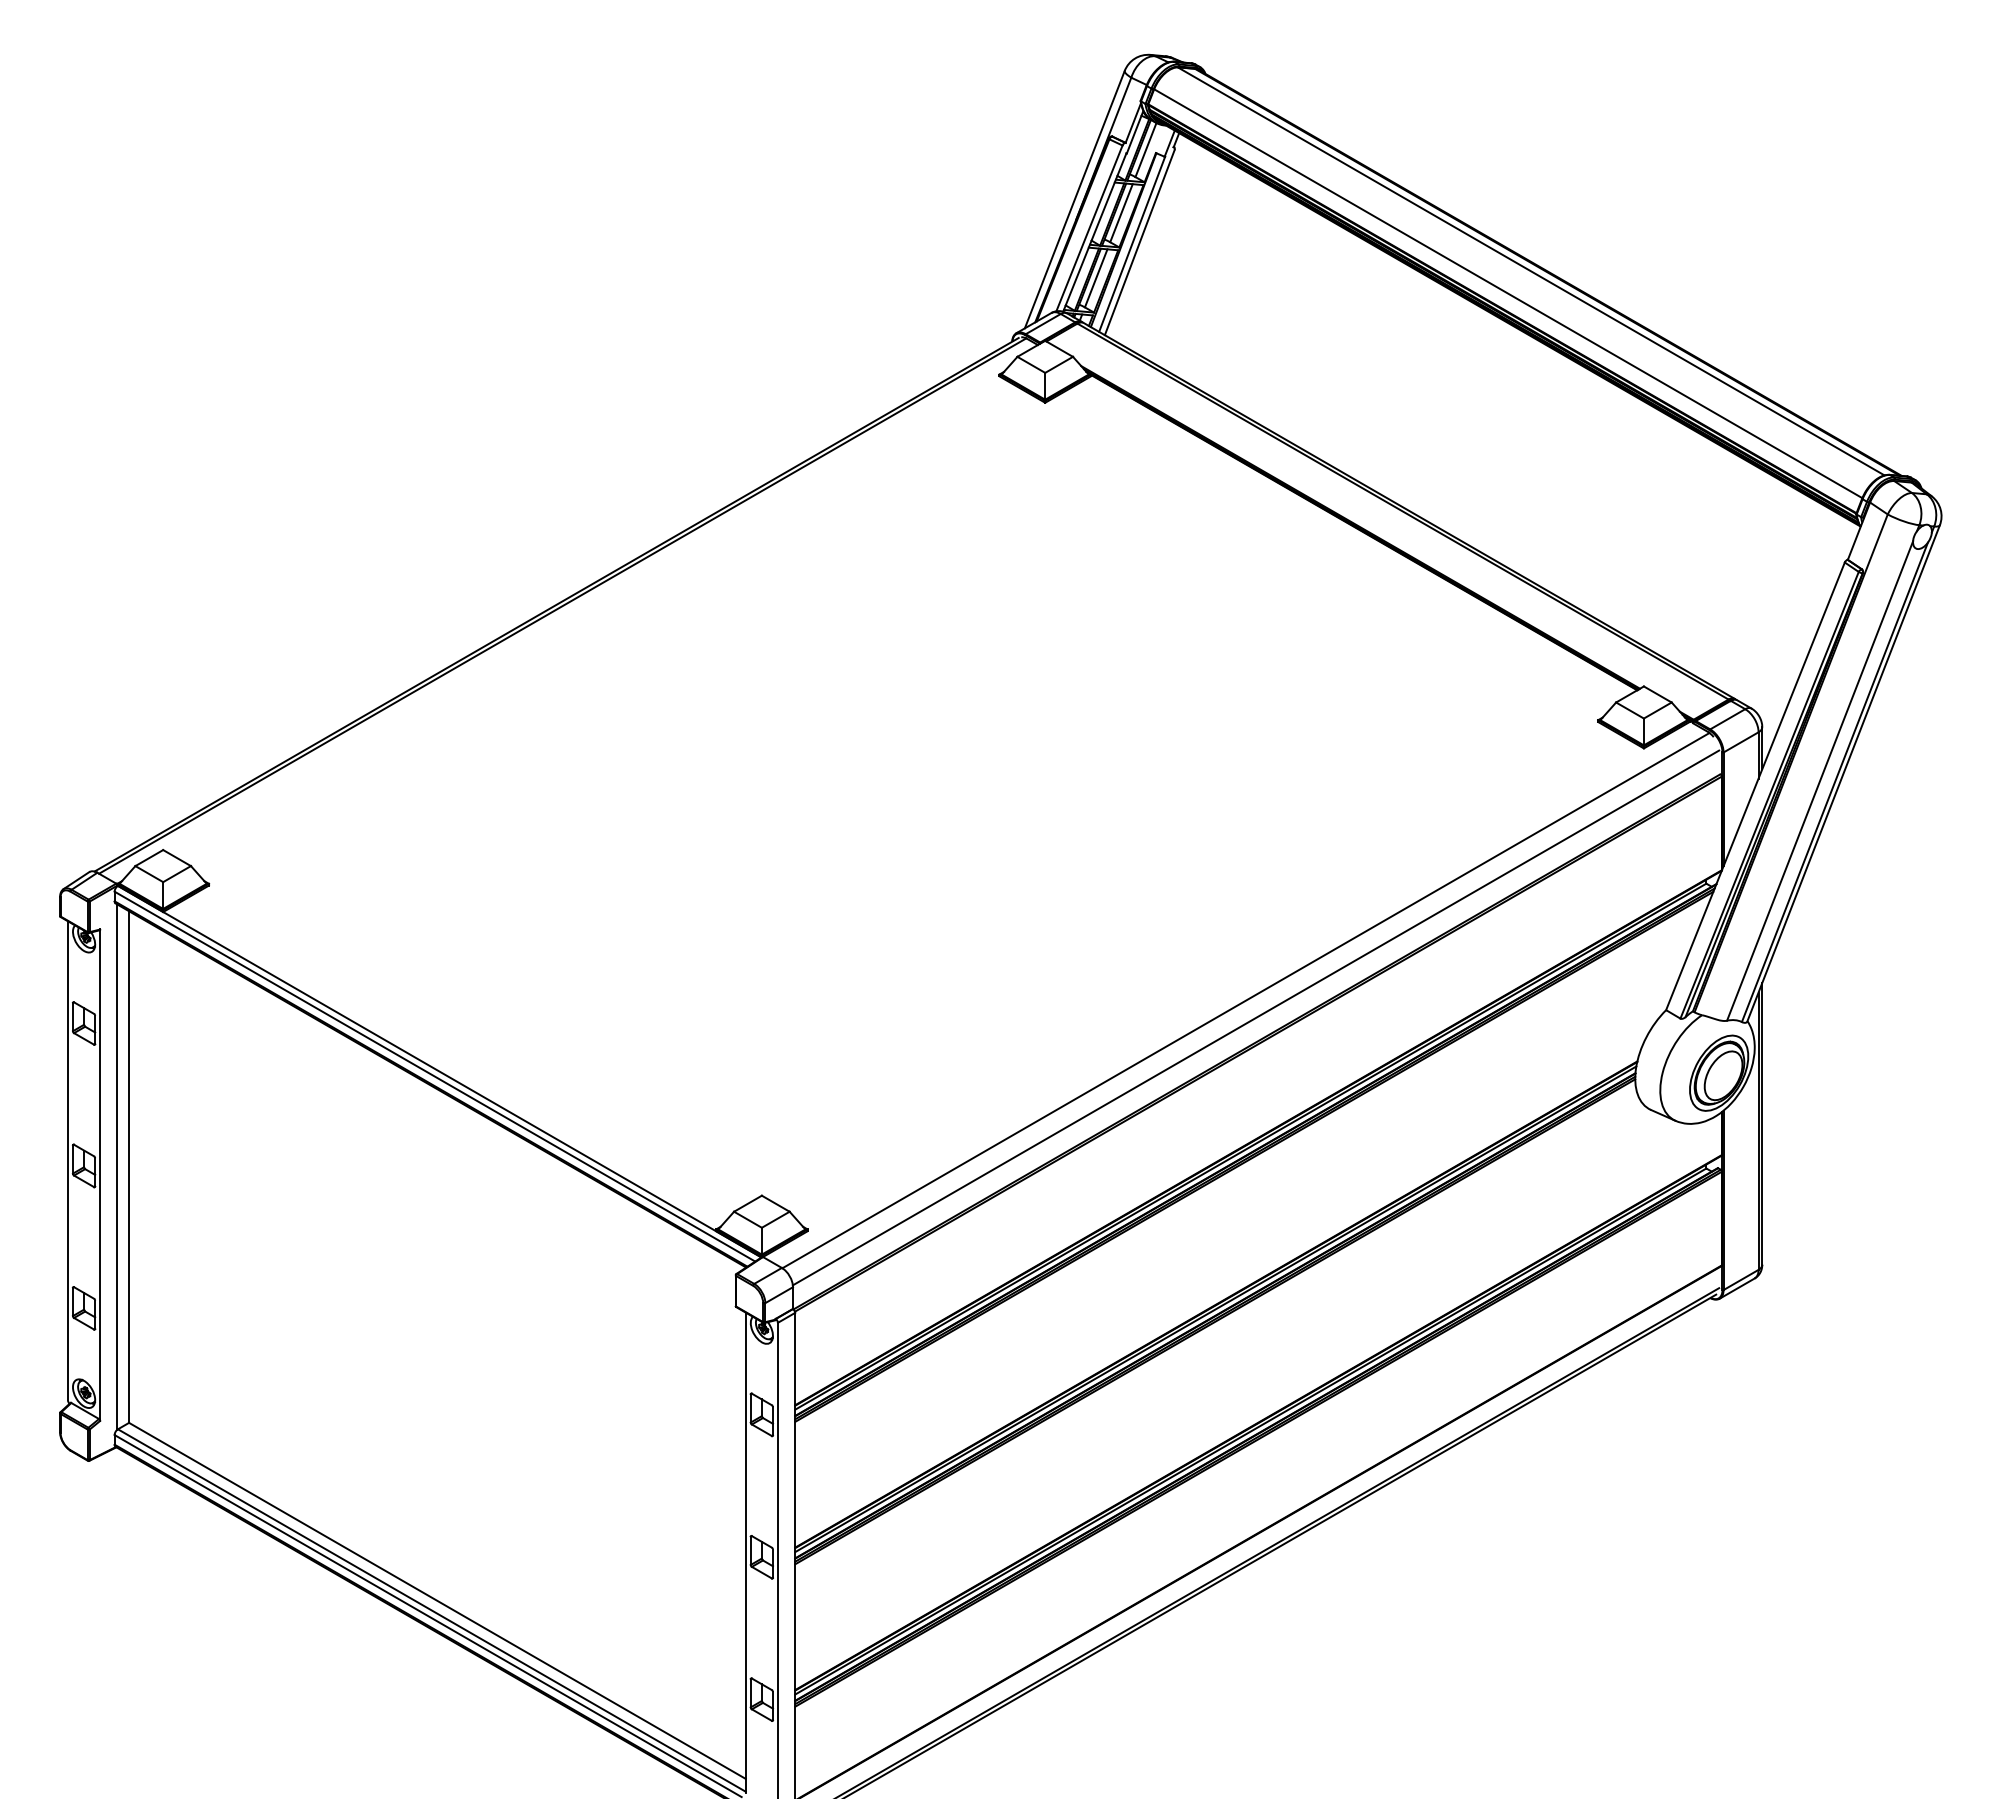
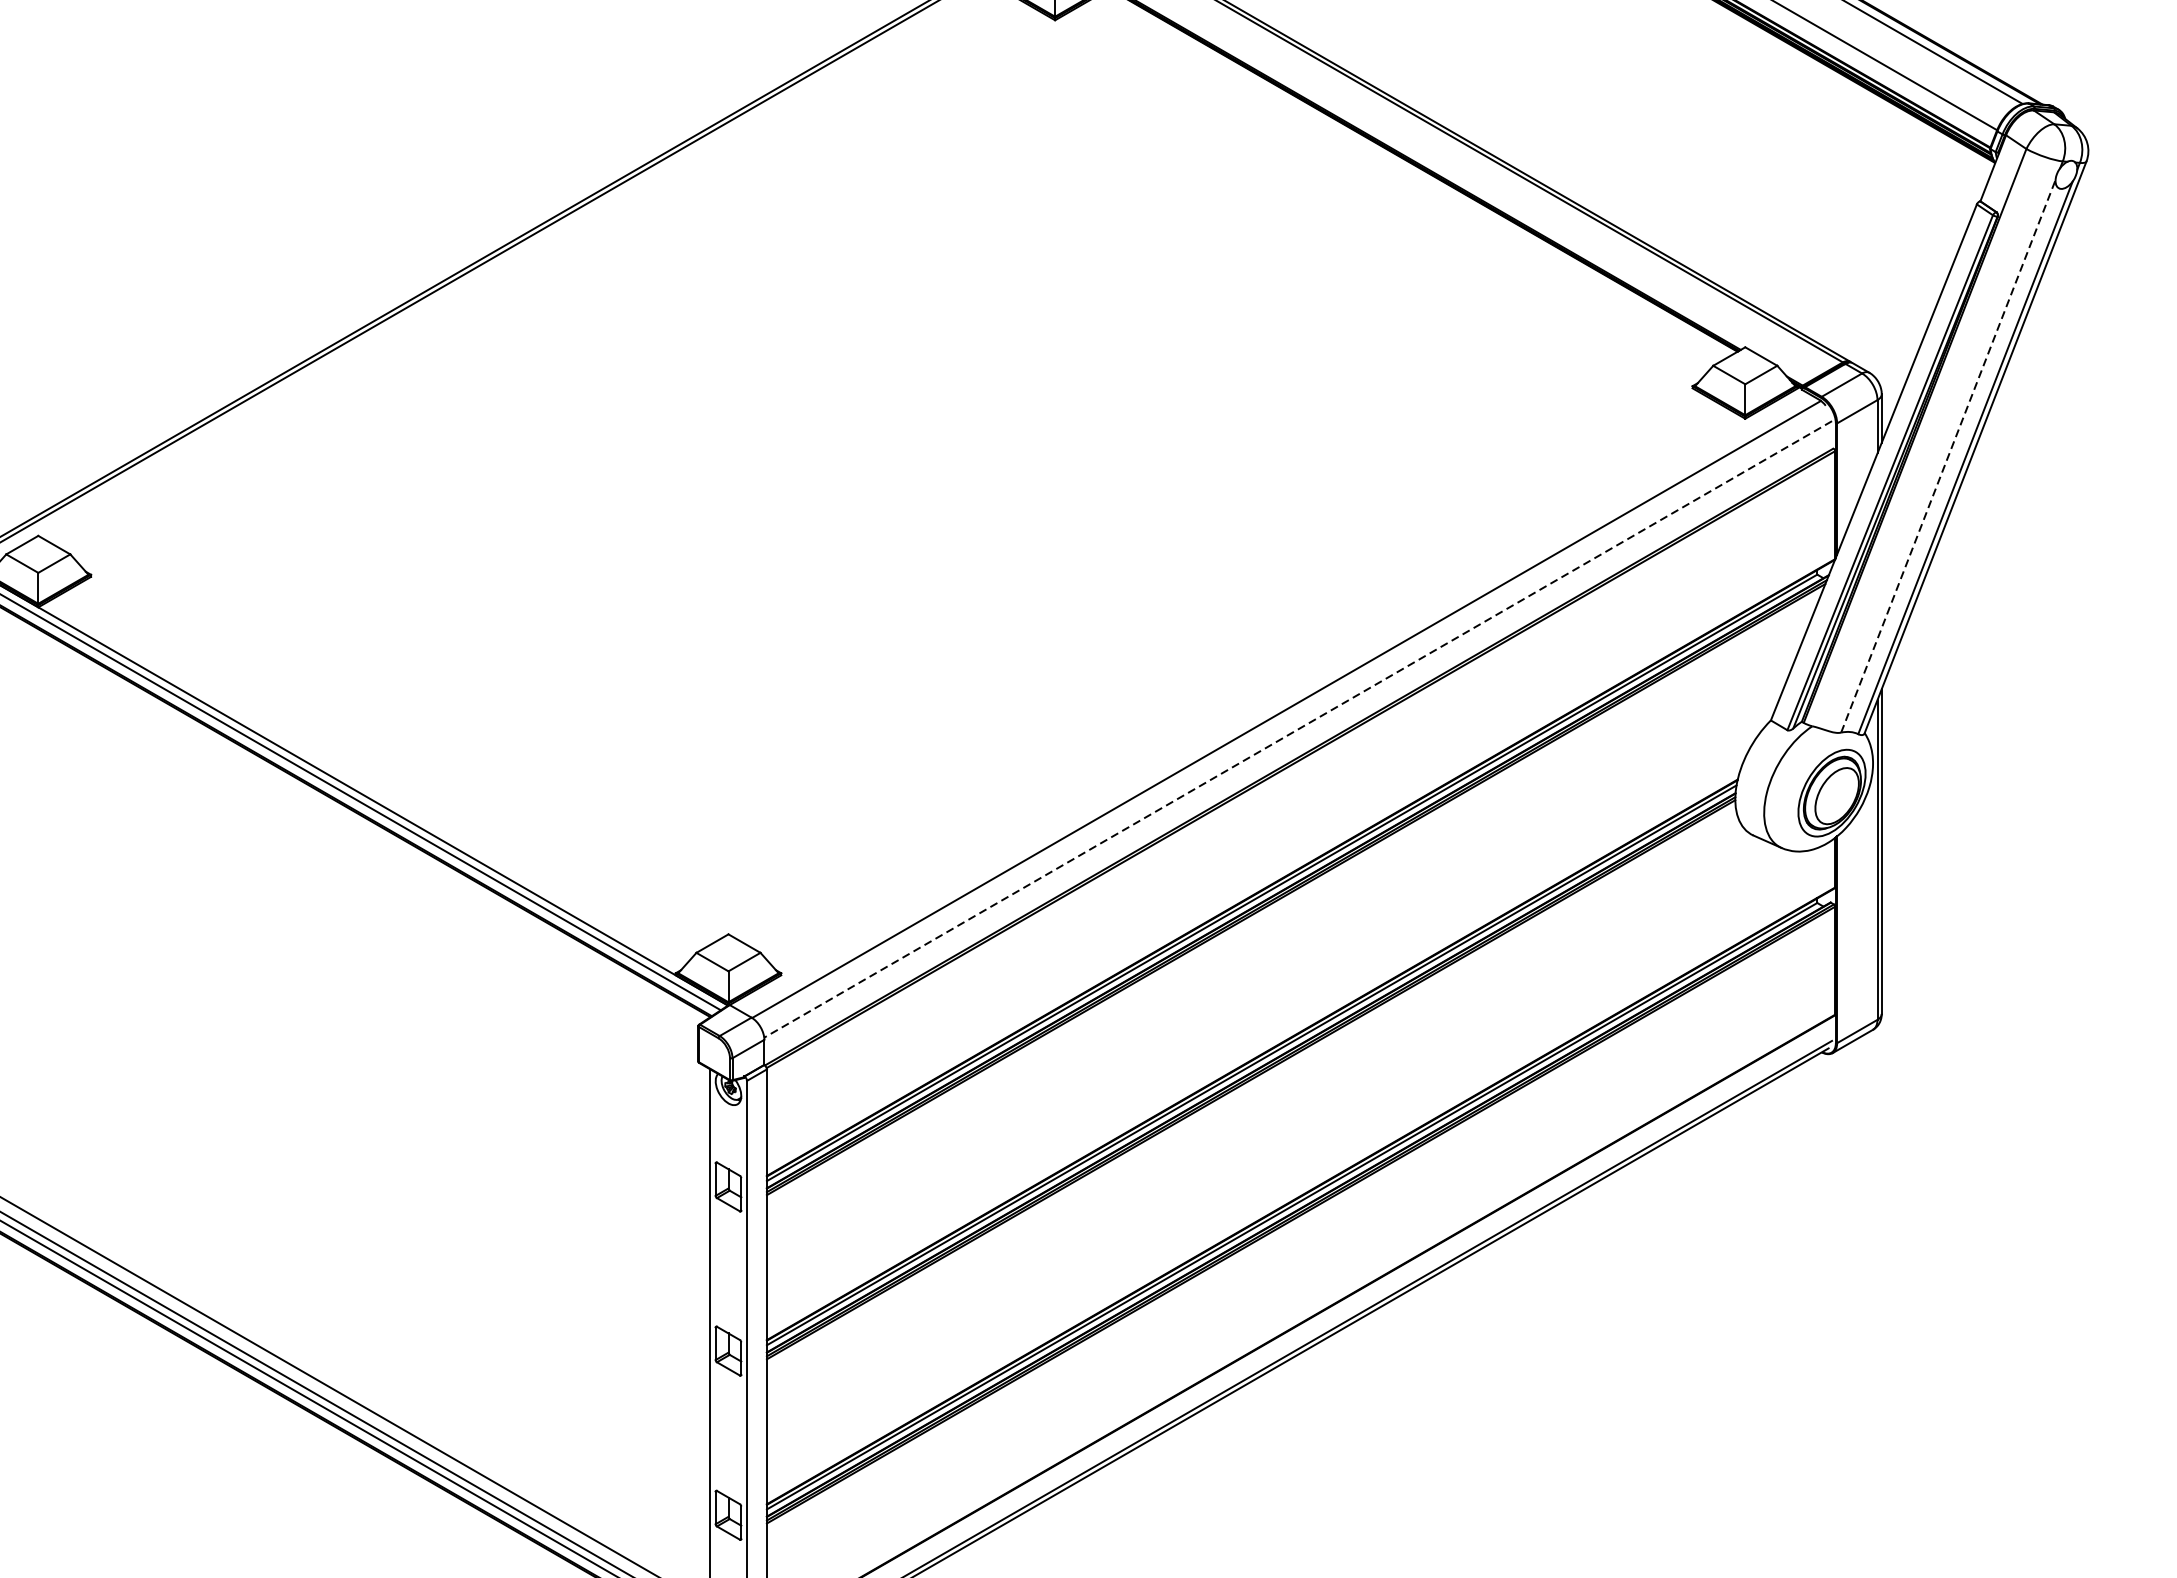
line: (1820, 780) -> (1948, 455), solid -> dashed
line: (1256, 1017) -> (1298, 728), solid -> dashed

